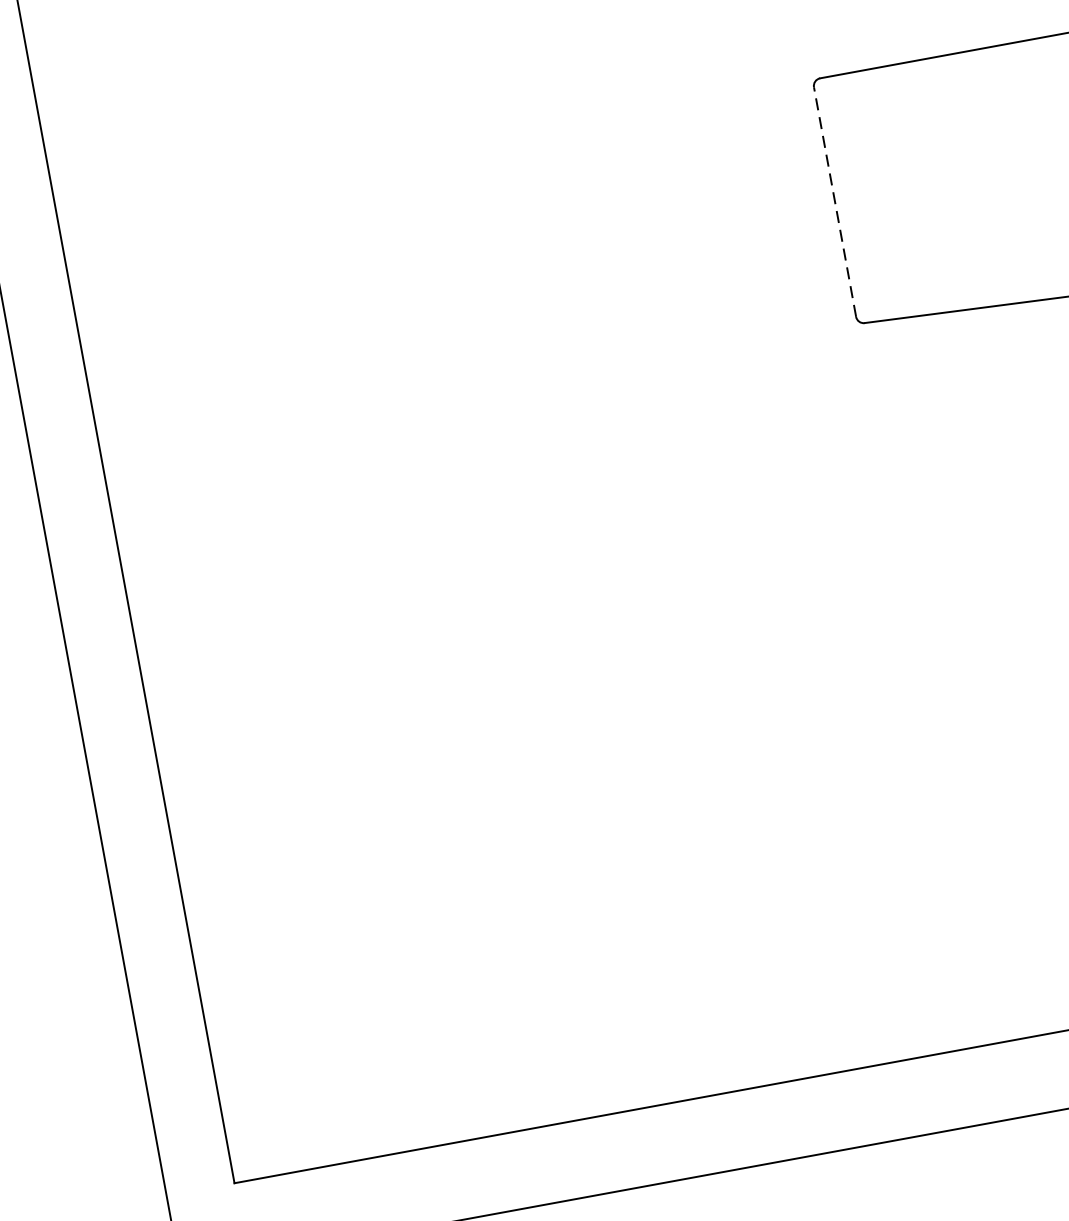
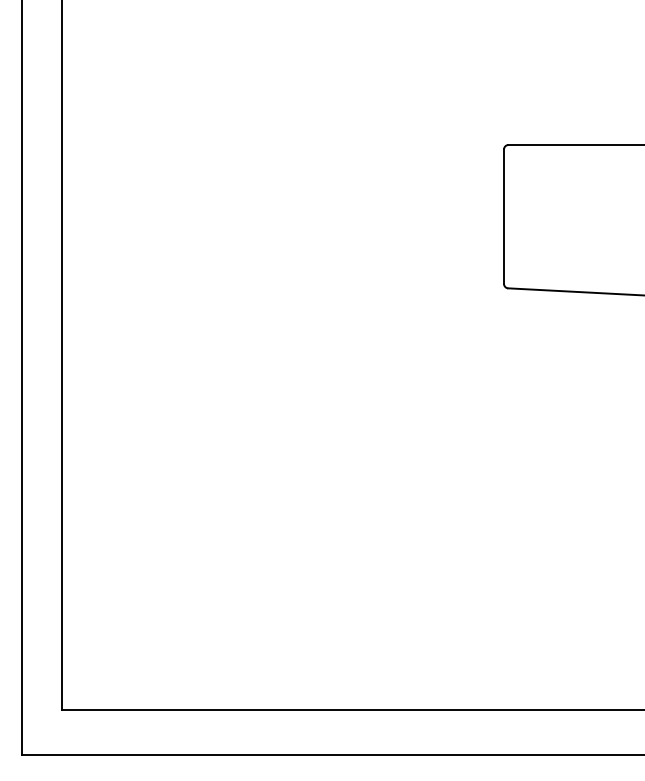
line: (835, 201) -> (504, 216), dashed -> solid

